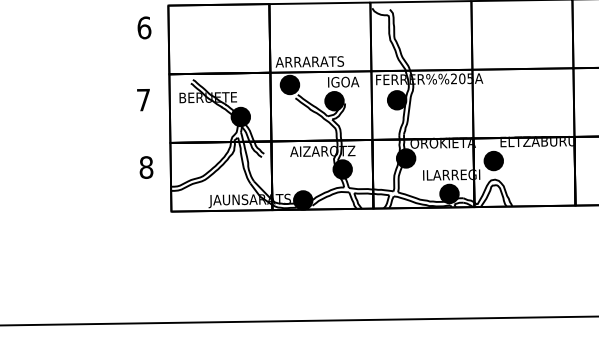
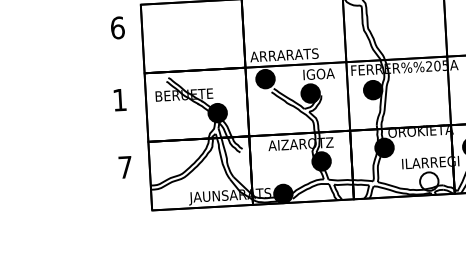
text: (143, 100) -> (119, 100), 7 -> 1
text: (146, 167) -> (125, 167), 8 -> 7
fill: (449, 193) -> (429, 181), removed

